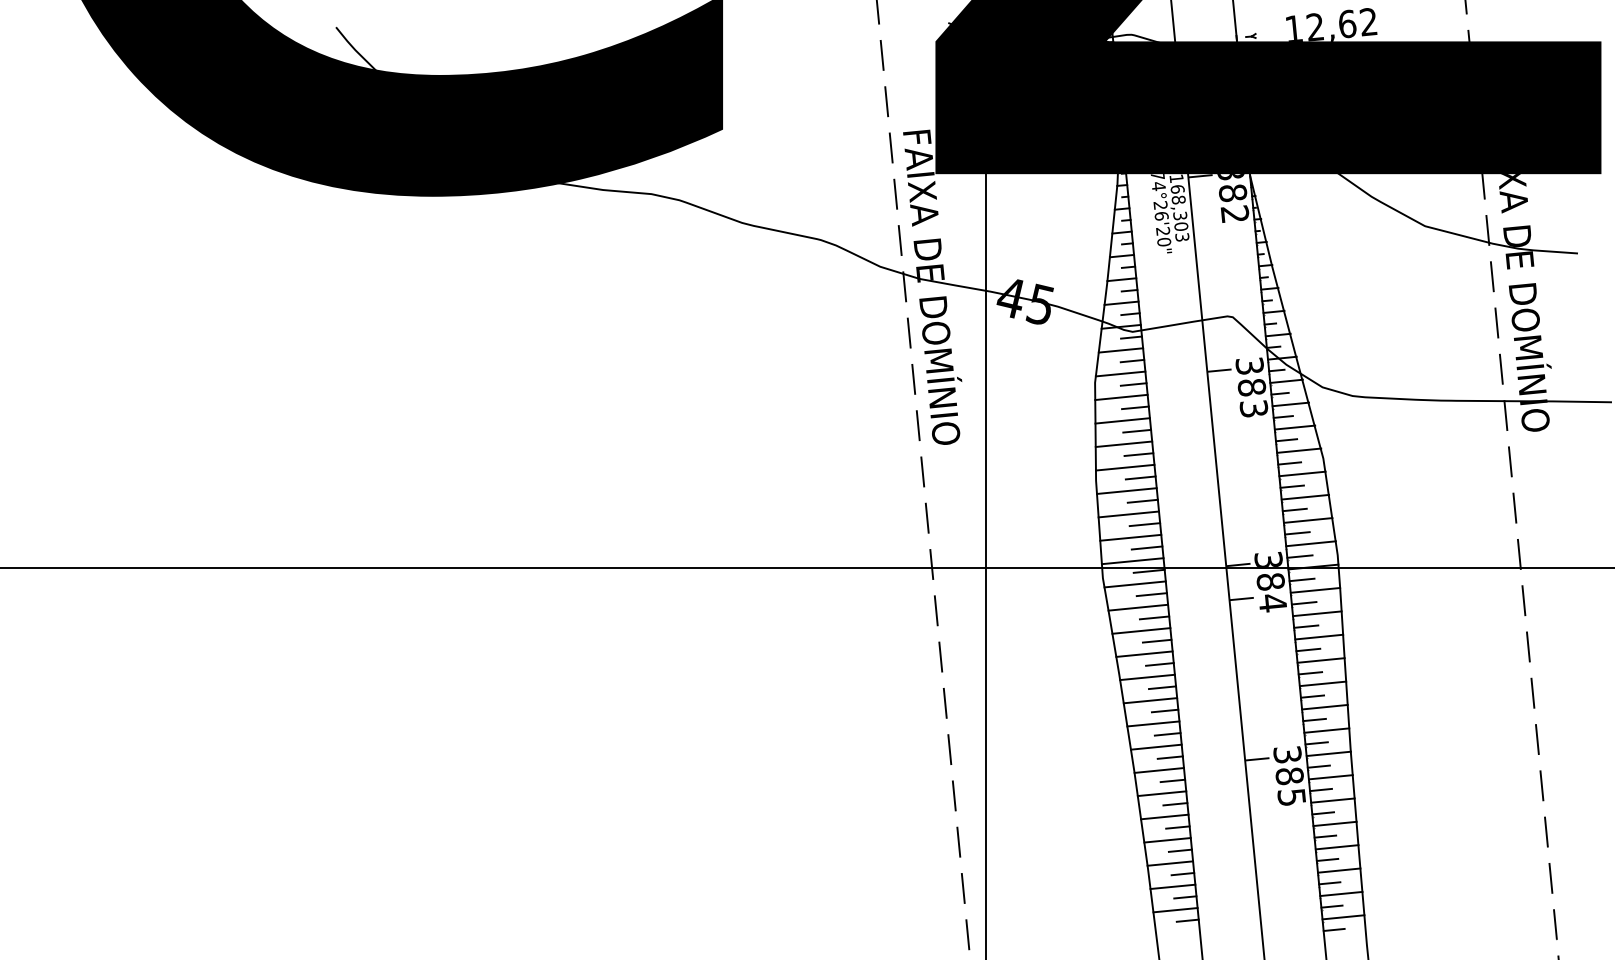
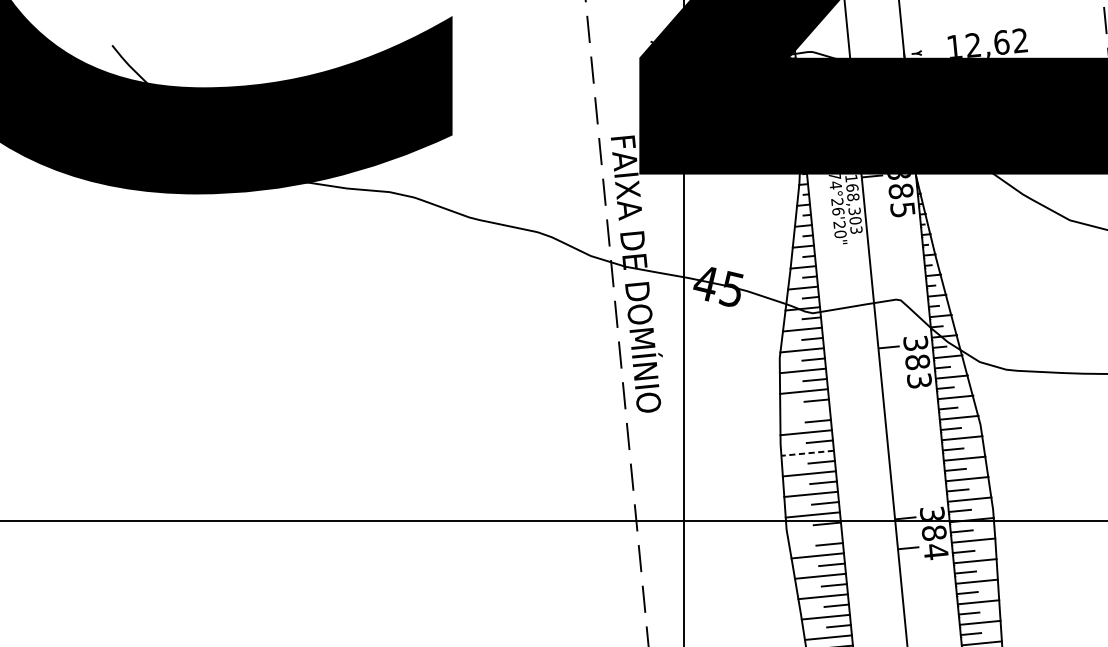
text: (1234, 213) -> (902, 209), 382 -> 385
line: (1123, 444) -> (804, 412), removed
line: (1126, 491) -> (807, 453), solid -> dashed
line: (1134, 584) -> (814, 535), removed

